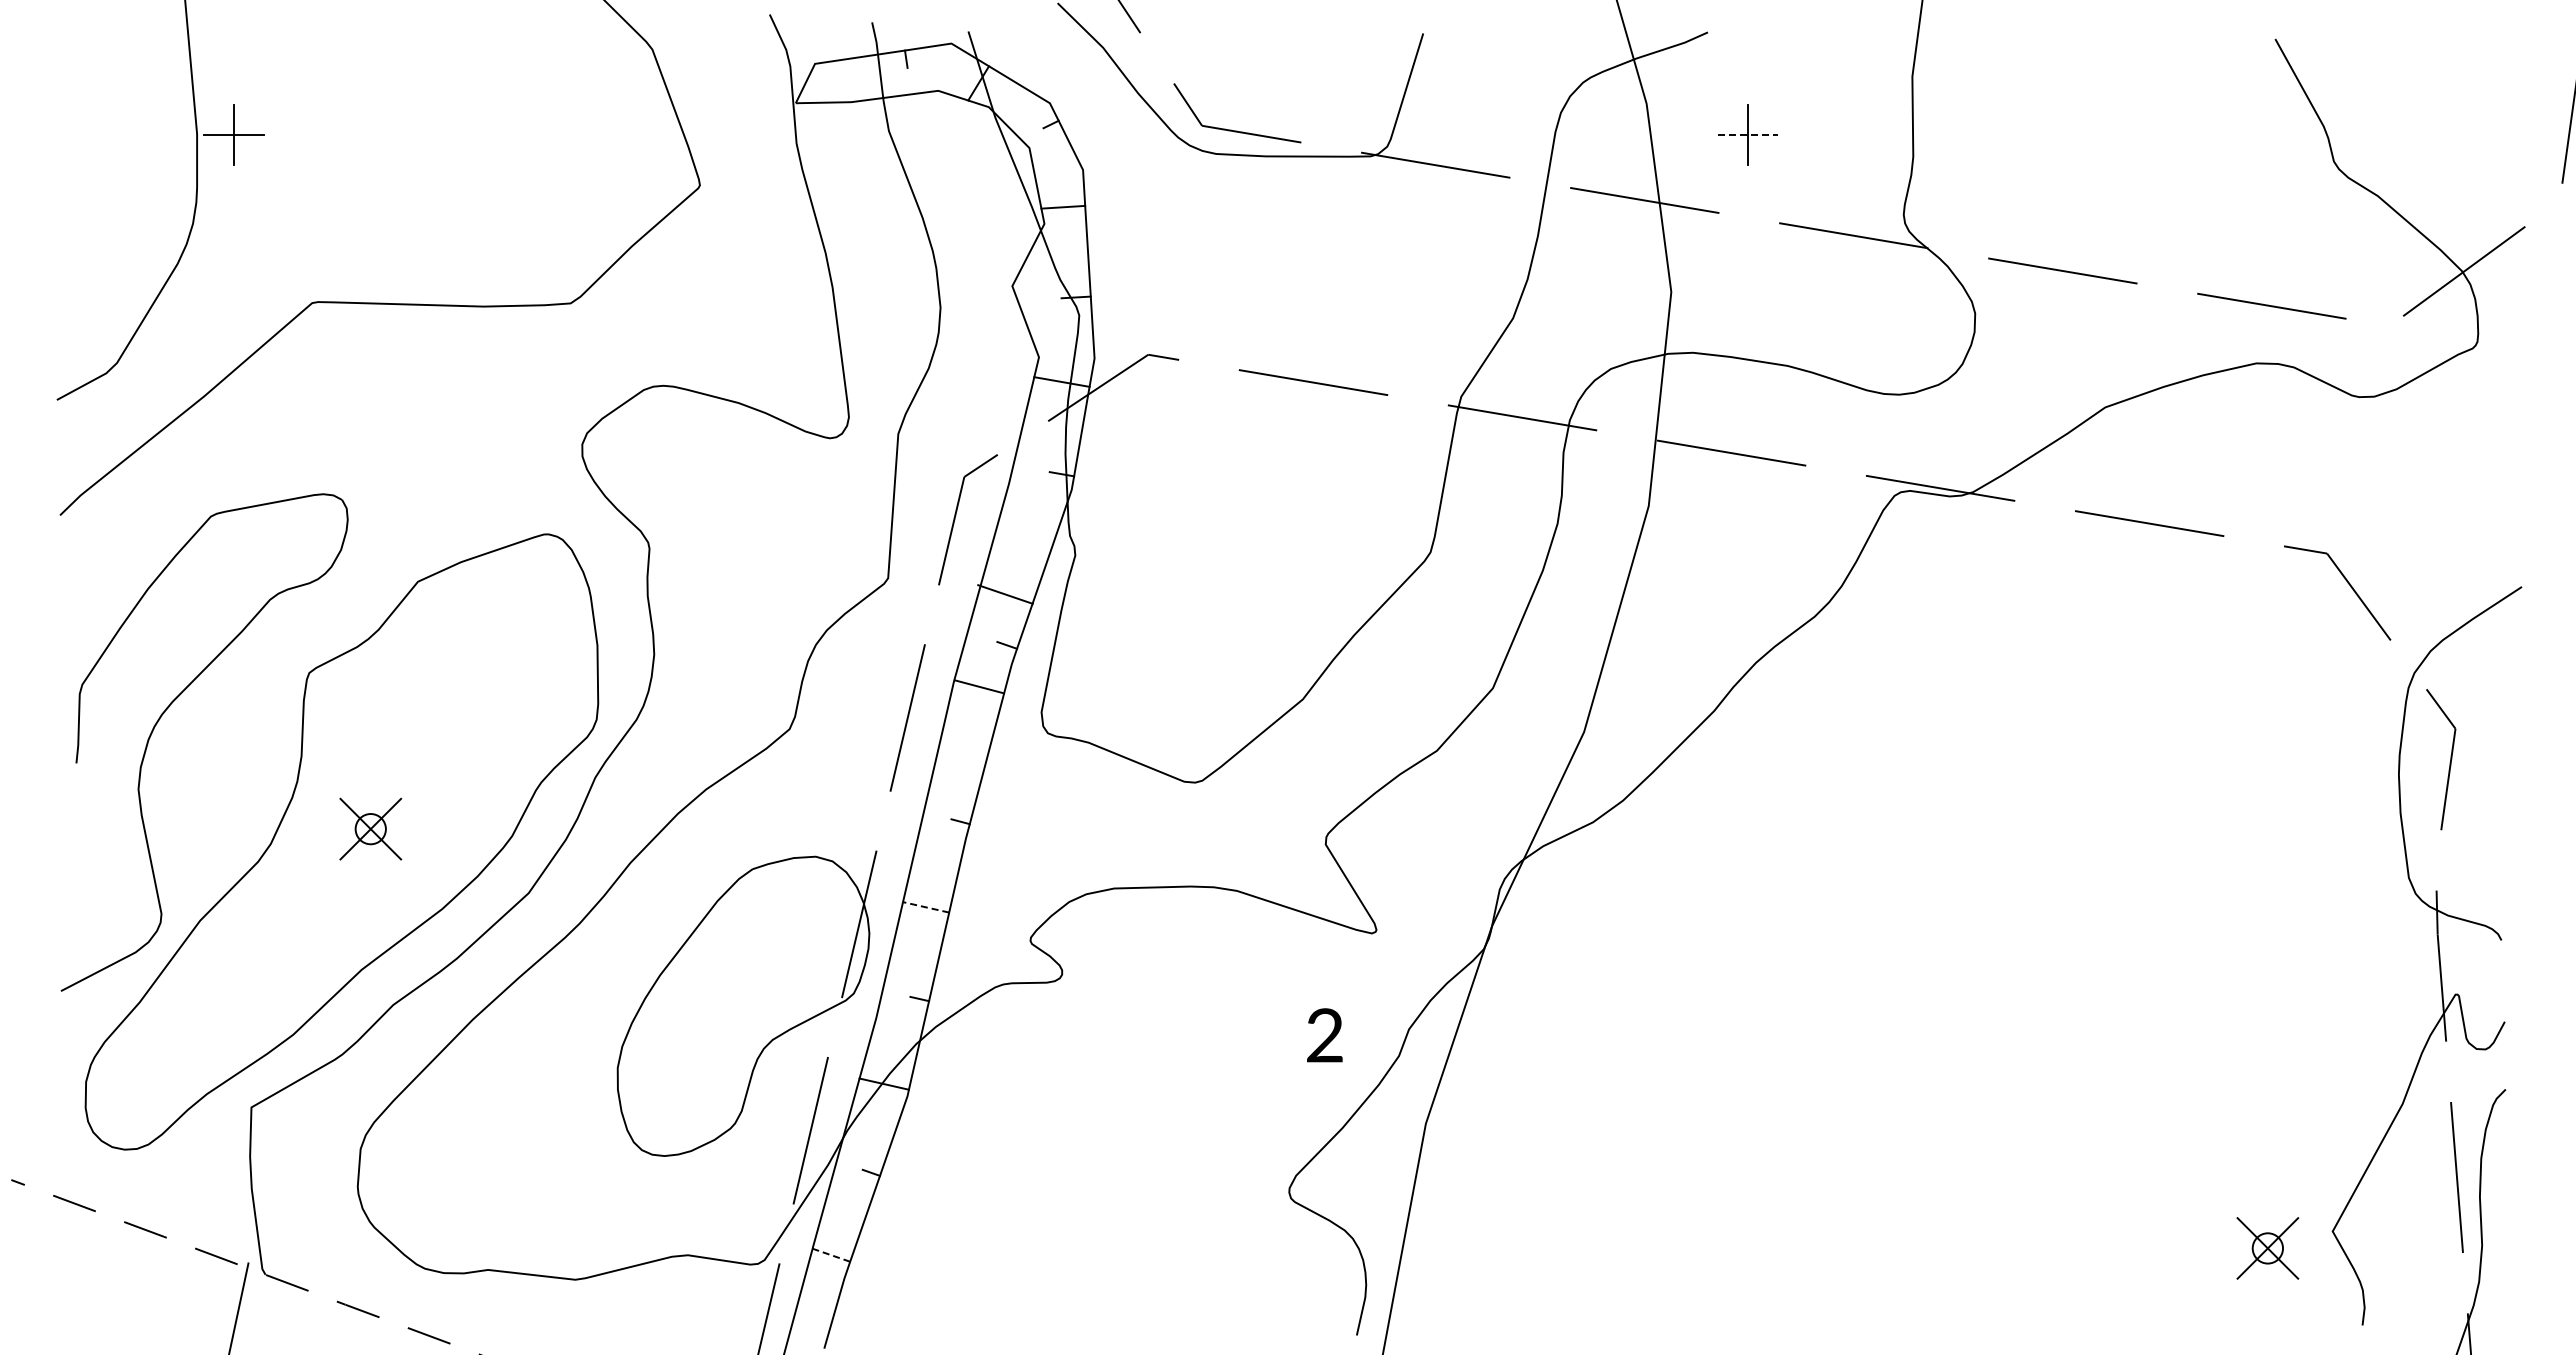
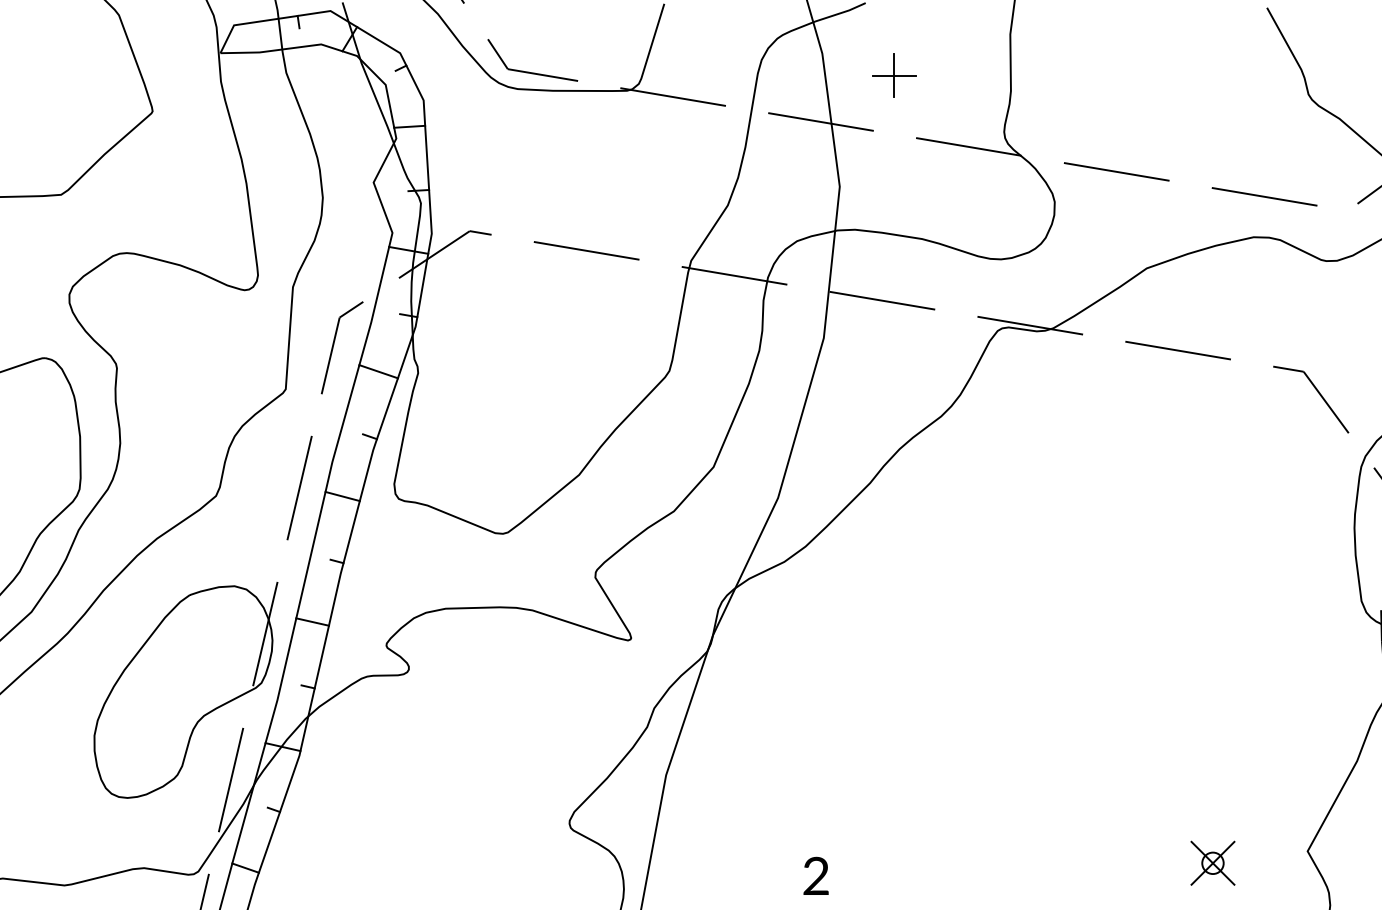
line: (1748, 135) -> (894, 76), dashed -> solid
line: (1005, 594) -> (378, 371), moved
line: (979, 686) -> (342, 496), moved
line: (926, 907) -> (312, 622), dashed -> solid
text: (1324, 1035) -> (815, 876), moved
part: (2267, 1248) -> (1212, 863), moved
line: (831, 1255) -> (245, 868), dashed -> solid

